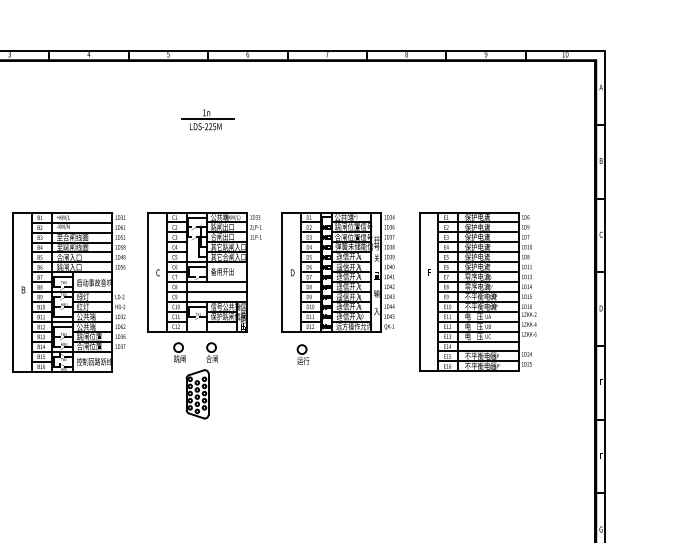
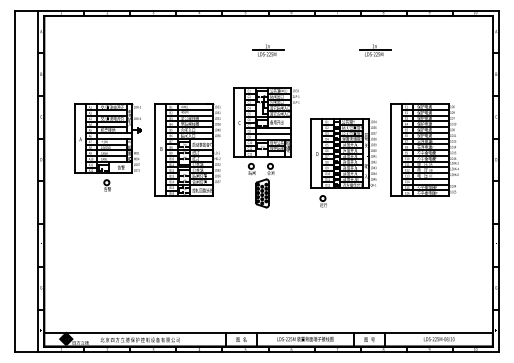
part: (392, 120) -> (375, 50), added
part: (337, 287) -> (343, 162), moved
part: (204, 315) -> (266, 147), moved

